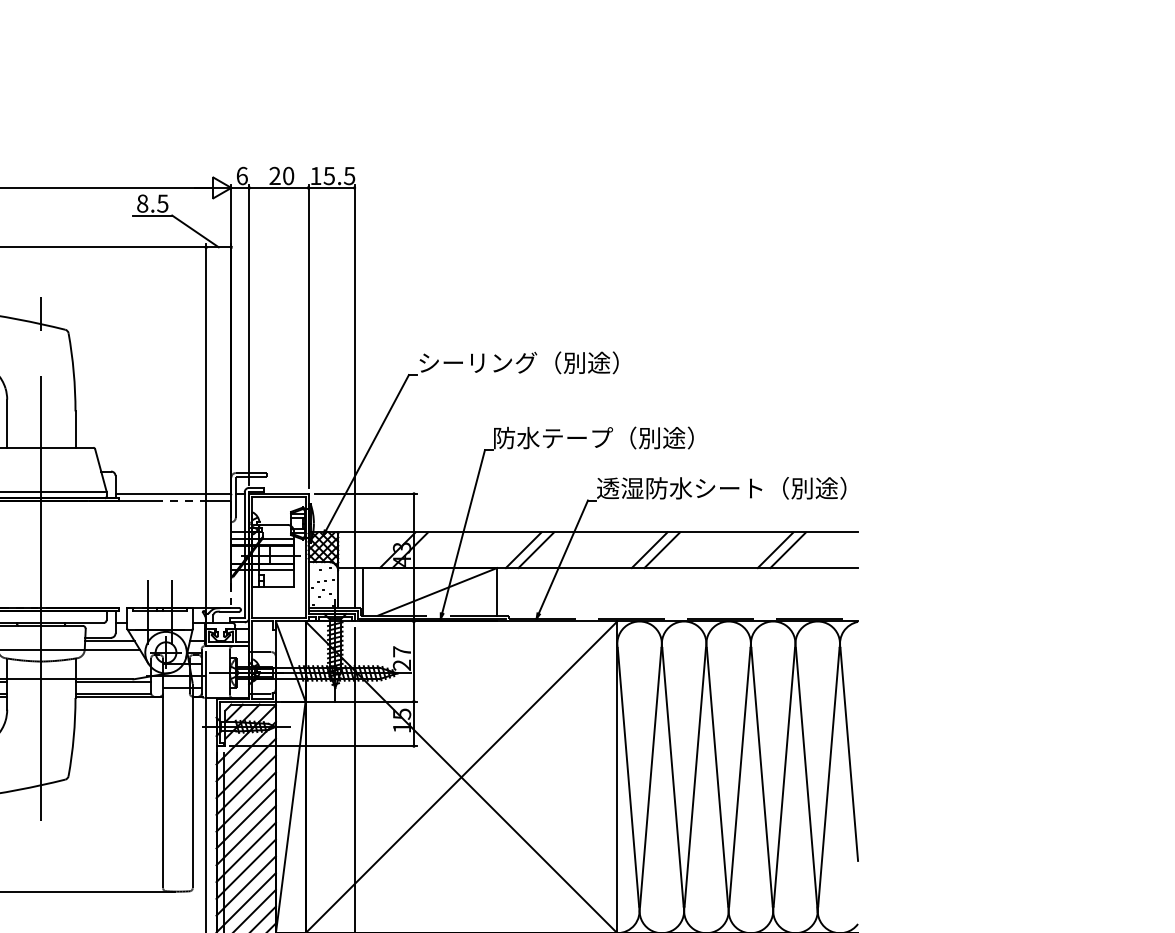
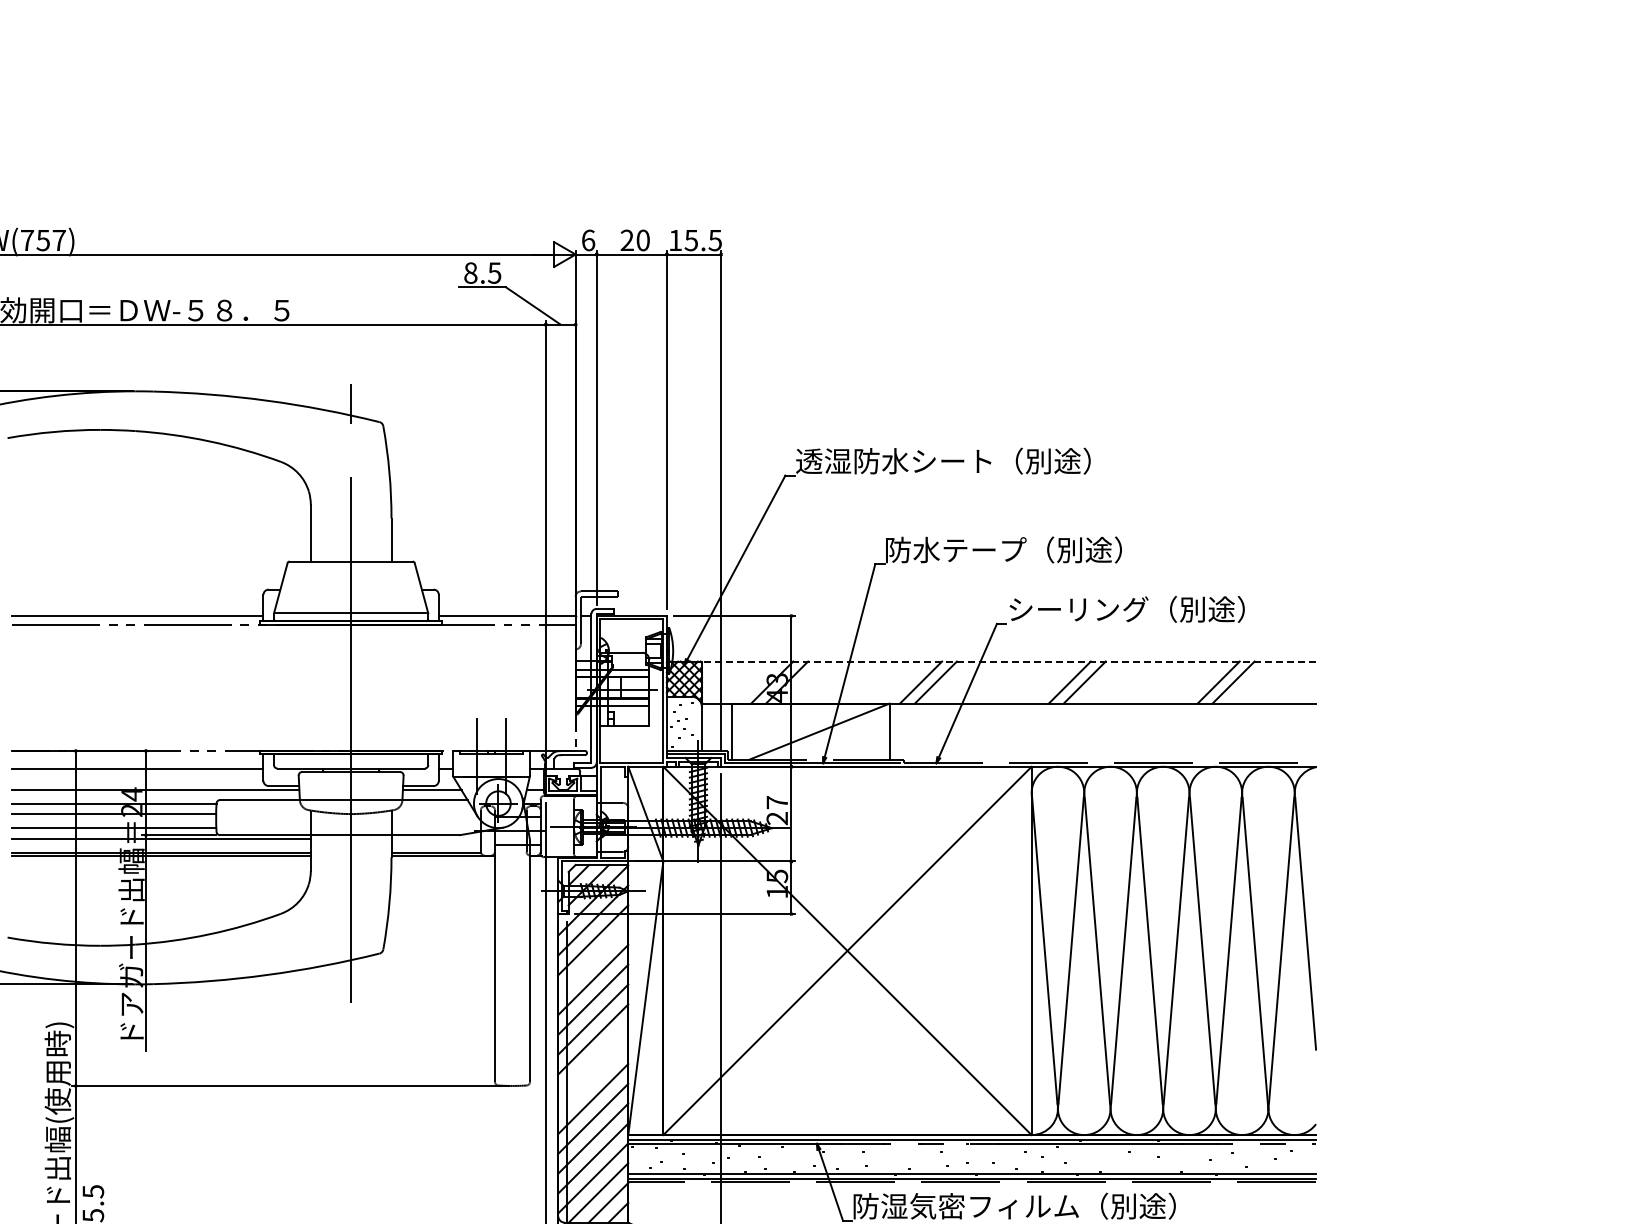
text: (542, 362) -> (943, 460), シーリング（別途） -> 透湿防水シート（別途）
text: (721, 488) -> (1154, 609), 透湿防水シート（別途） -> シーリング（別途）
line: (597, 532) -> (1008, 661), solid -> dashed
line: (112, 682) -> (435, 838), removed
line: (246, 785) -> (593, 960), removed
line: (246, 869) -> (593, 1059), removed
line: (246, 886) -> (593, 1079), removed

